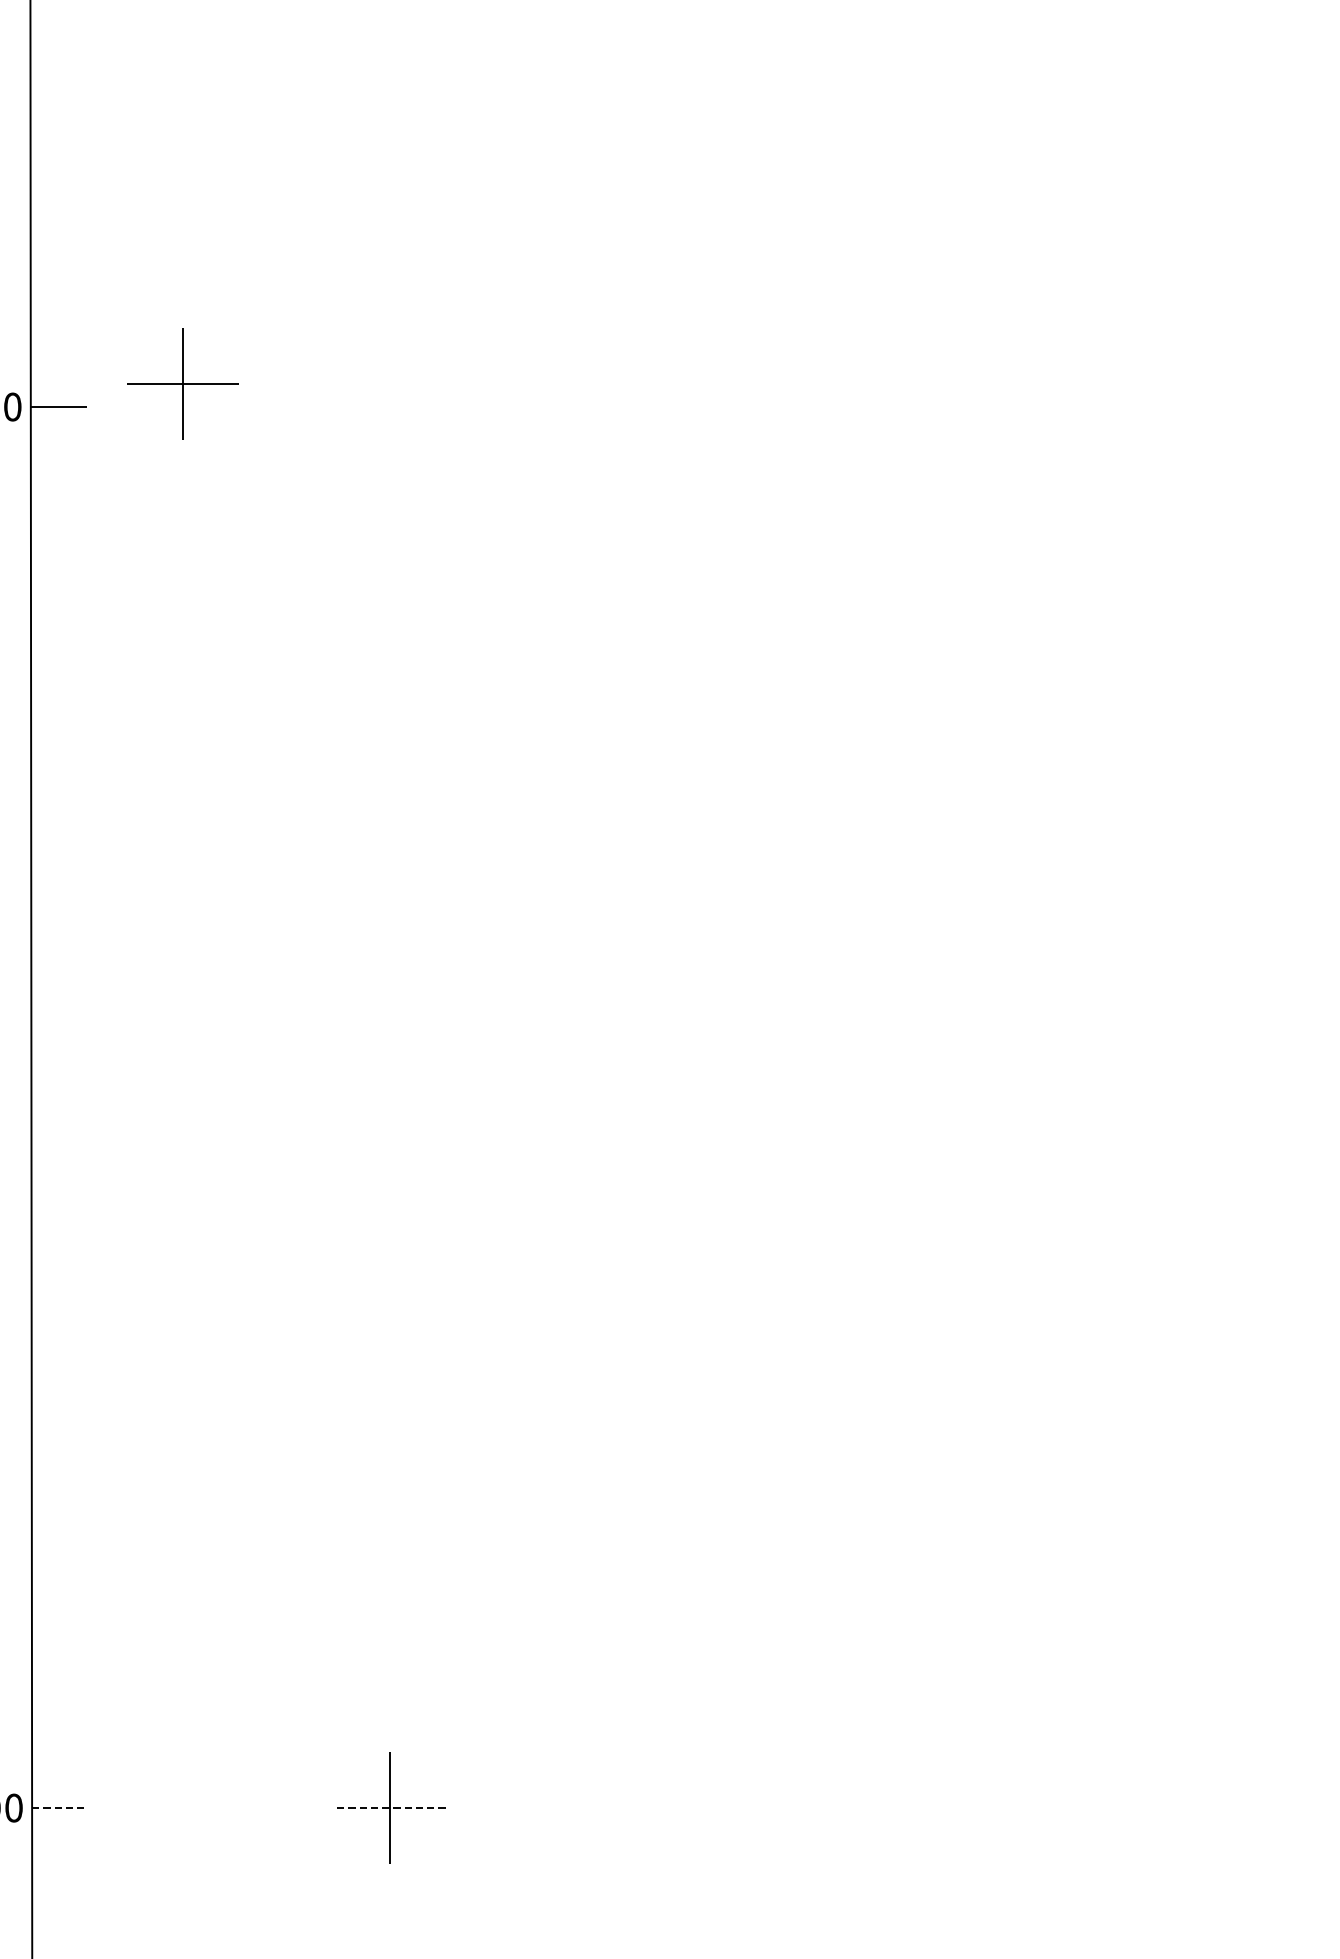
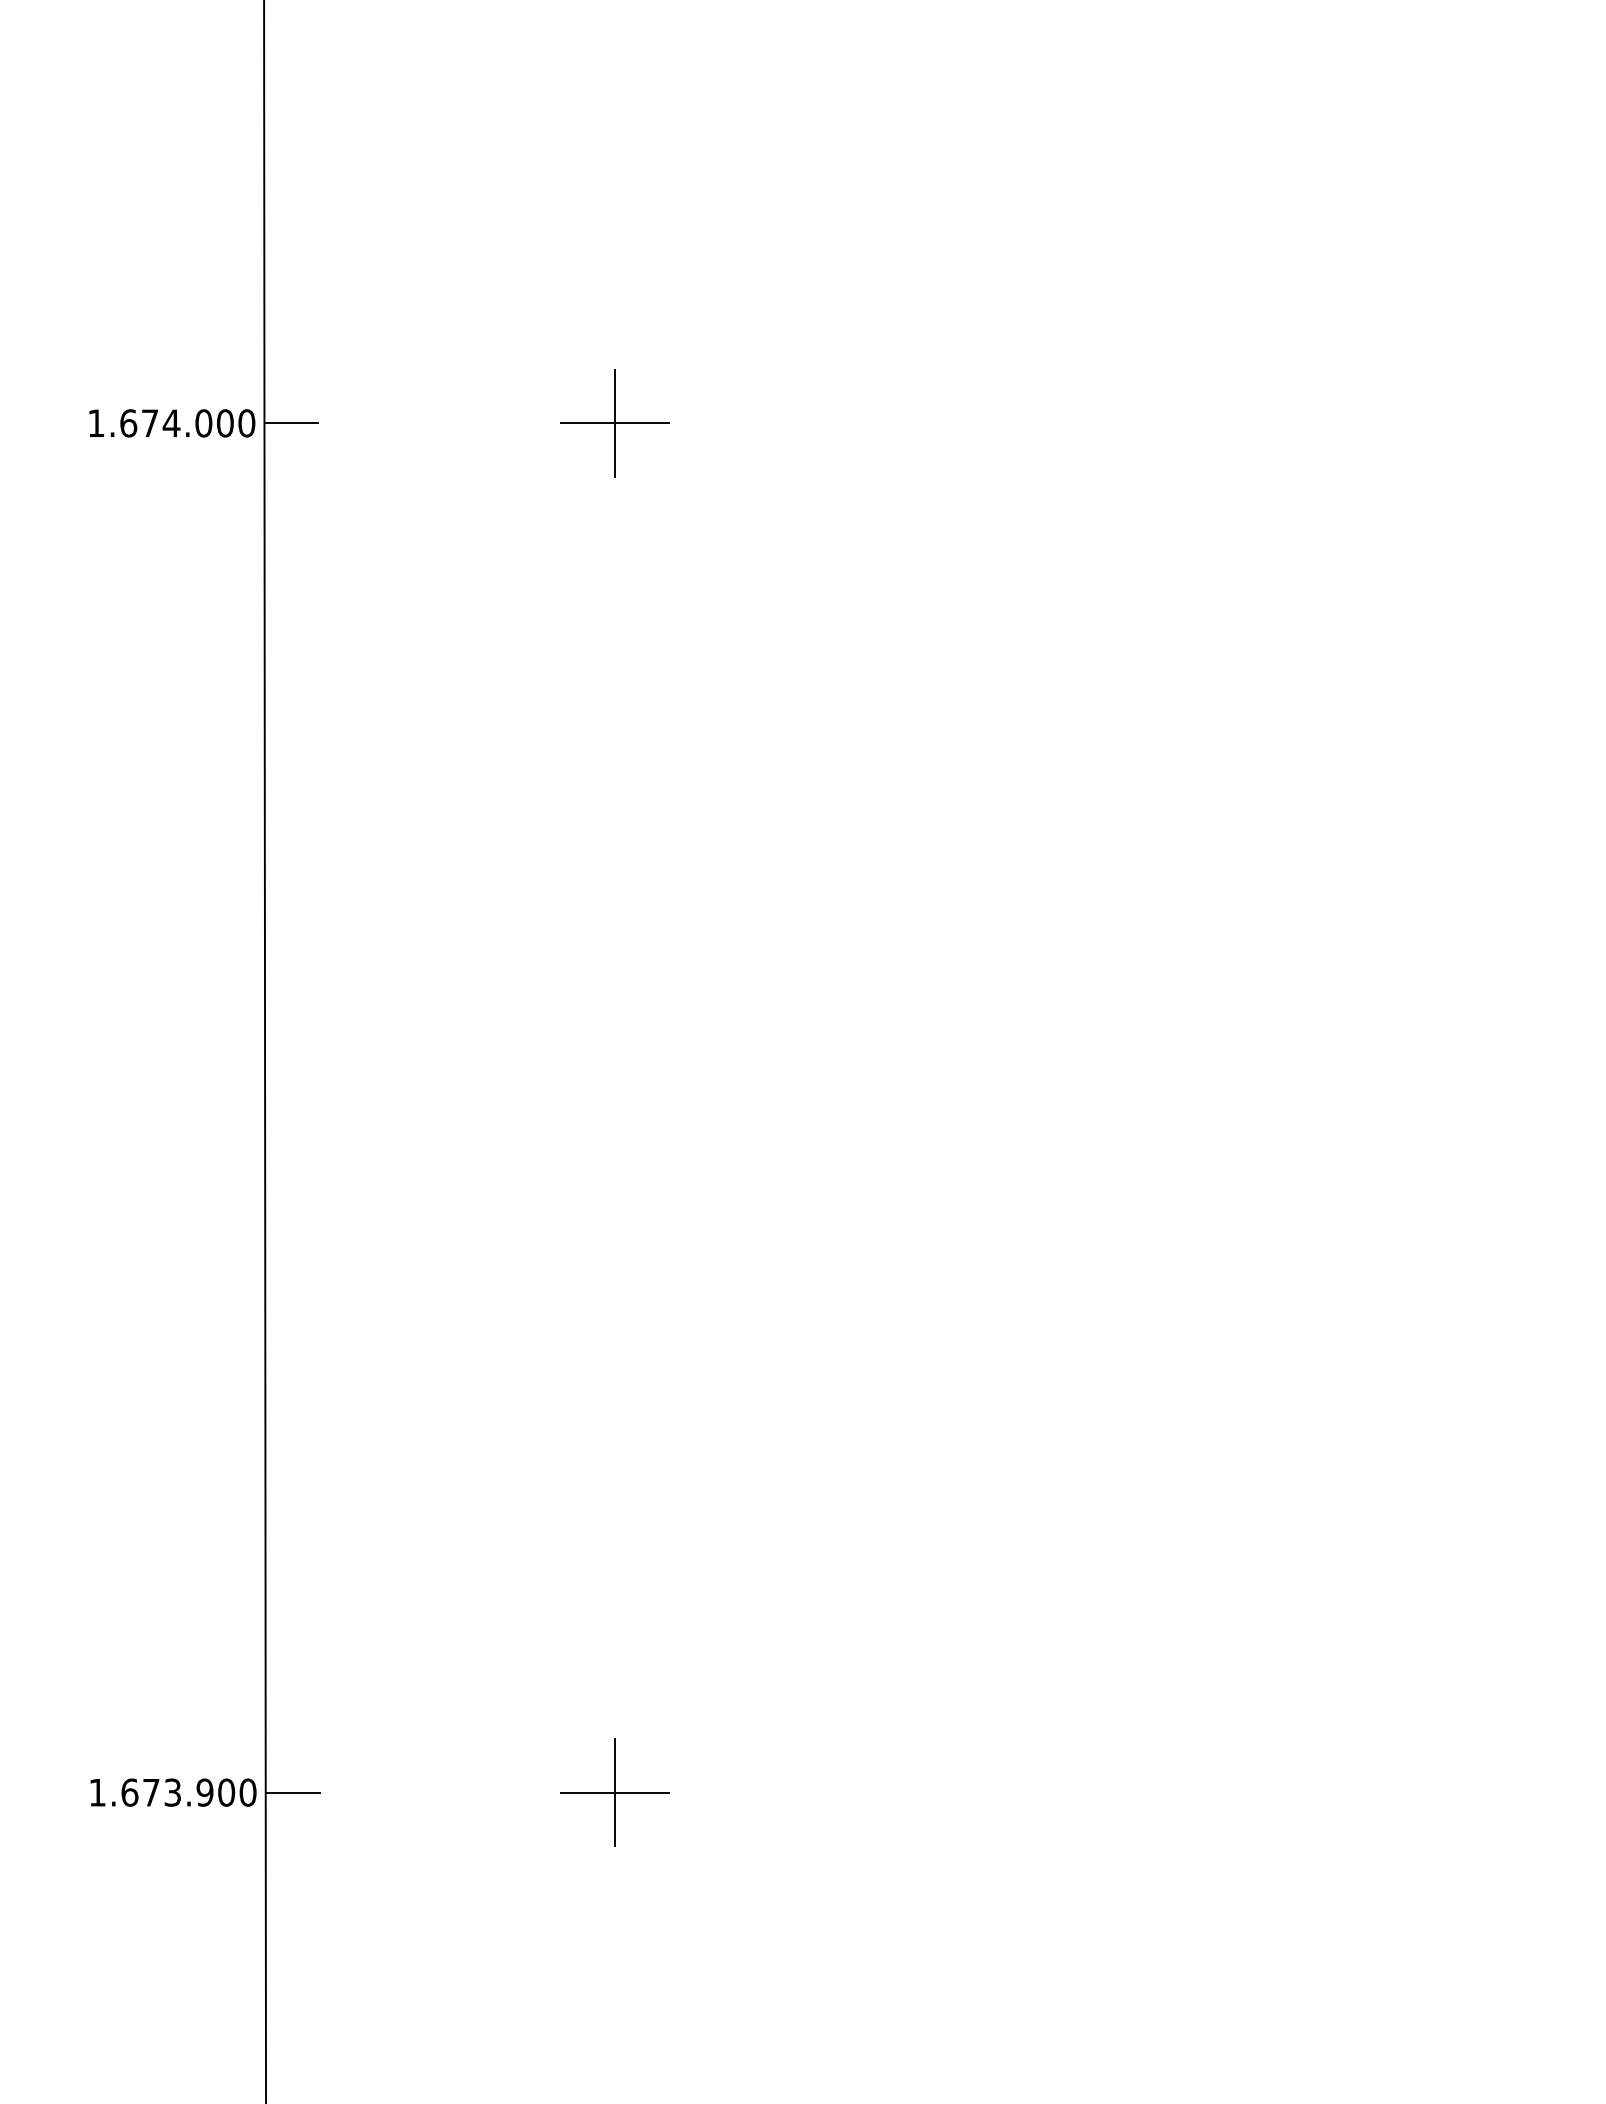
part: (182, 383) -> (614, 423), moved
line: (60, 1807) -> (293, 1792), dashed -> solid
line: (389, 1807) -> (615, 1792), dashed -> solid

